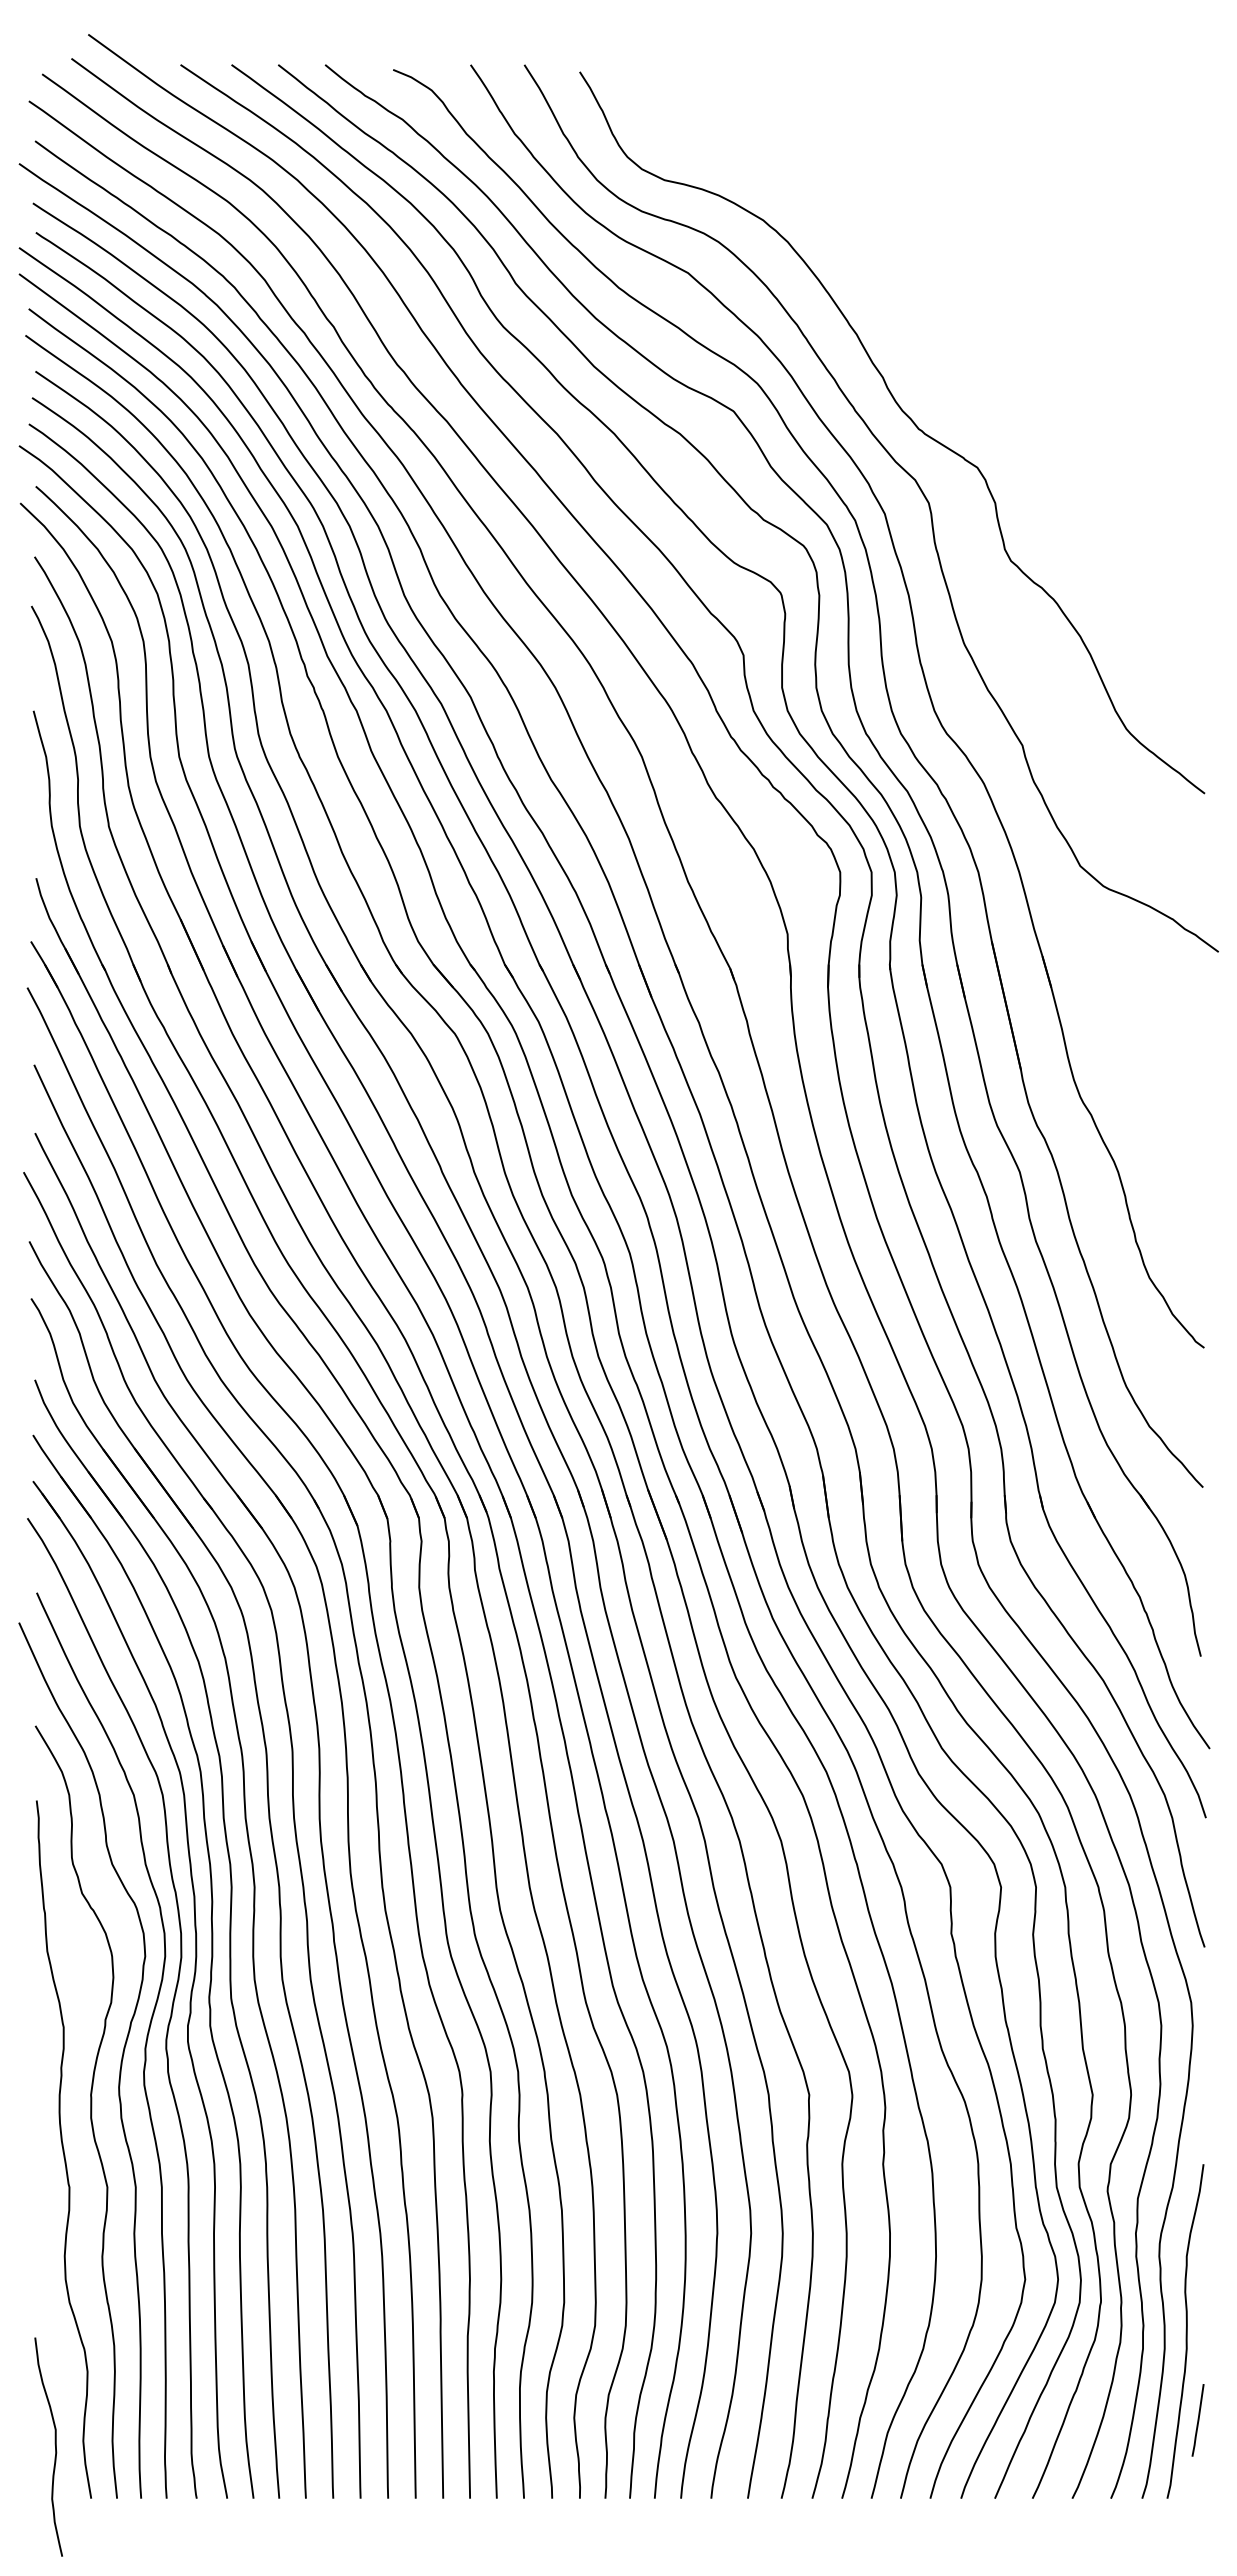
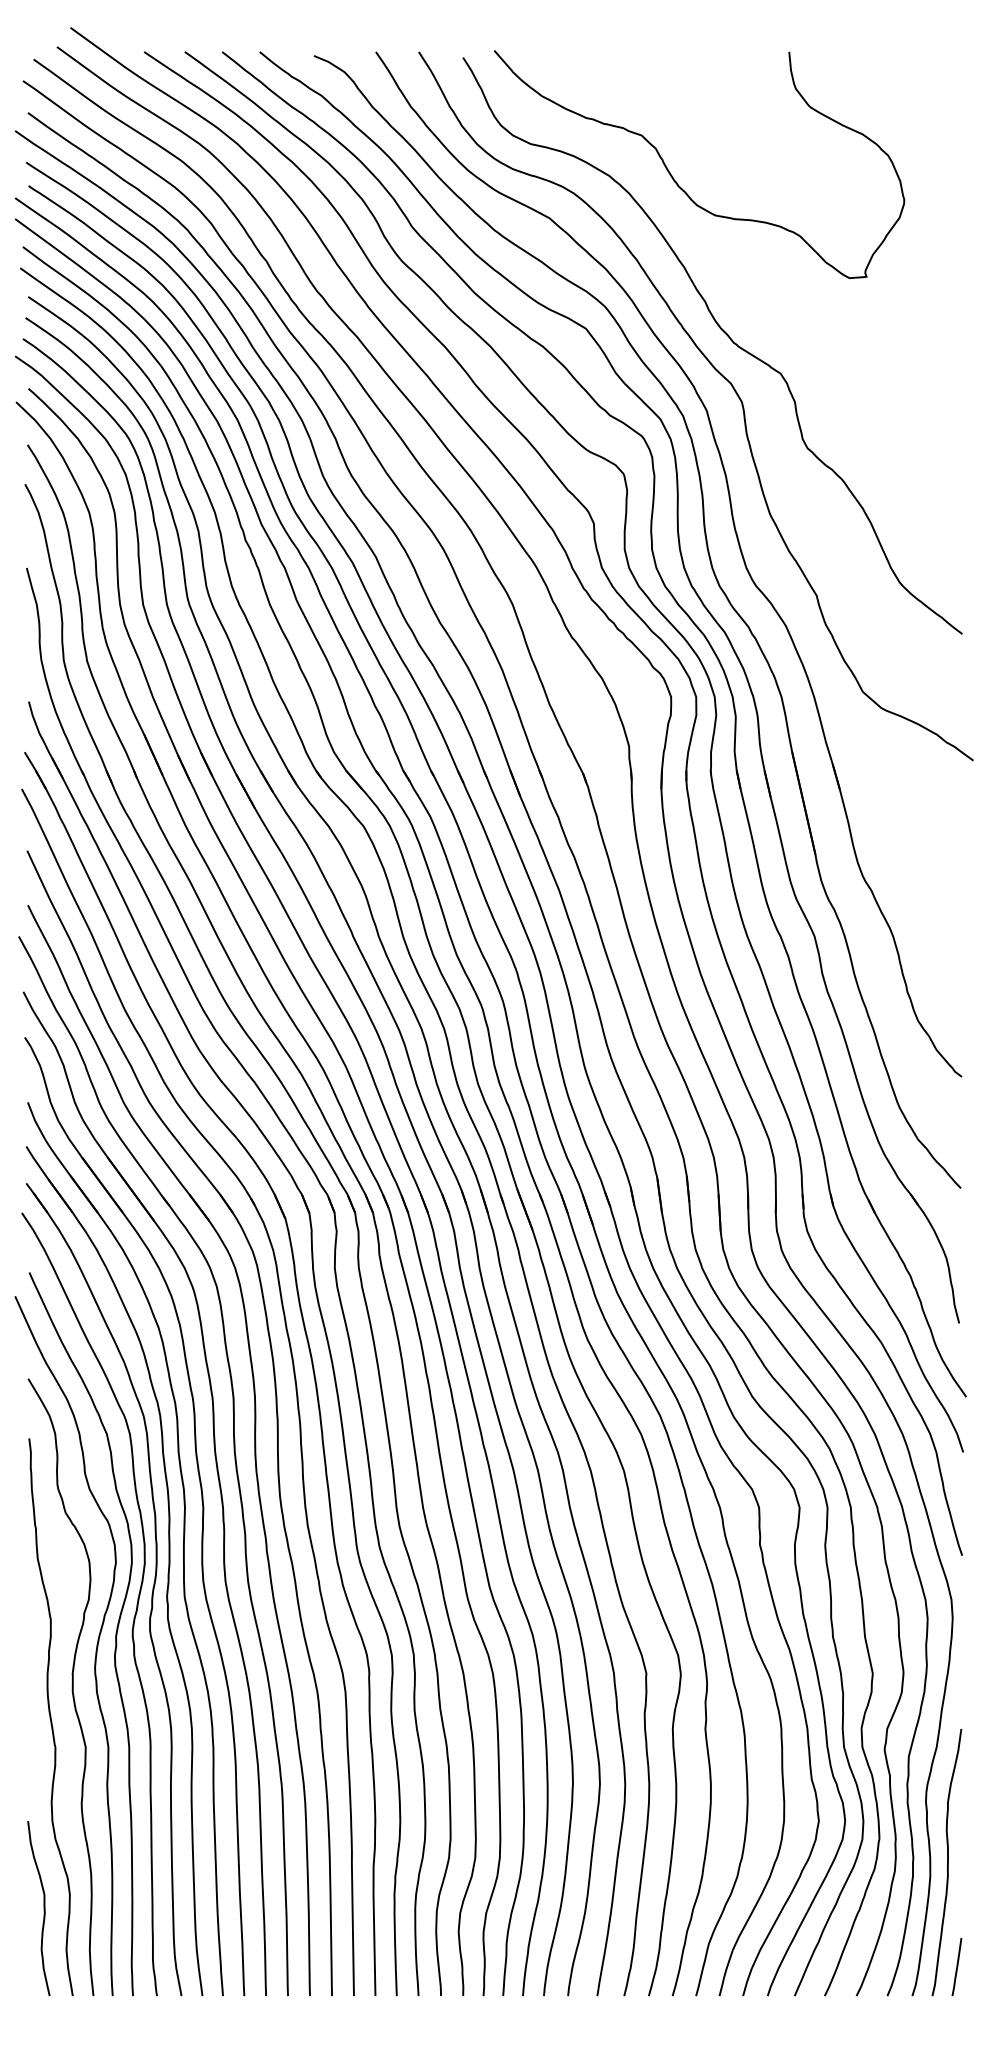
curve: (845, 225) -> (675, 180), added
line: (1197, 2420) -> (956, 1967), moved
curve: (54, 2444) -> (43, 1906), moved

